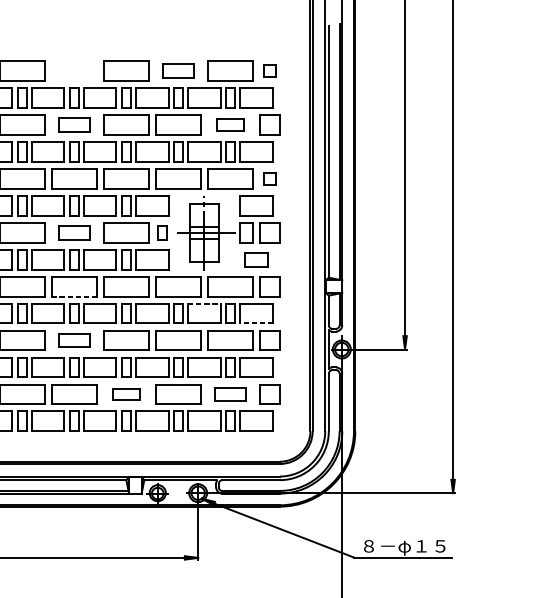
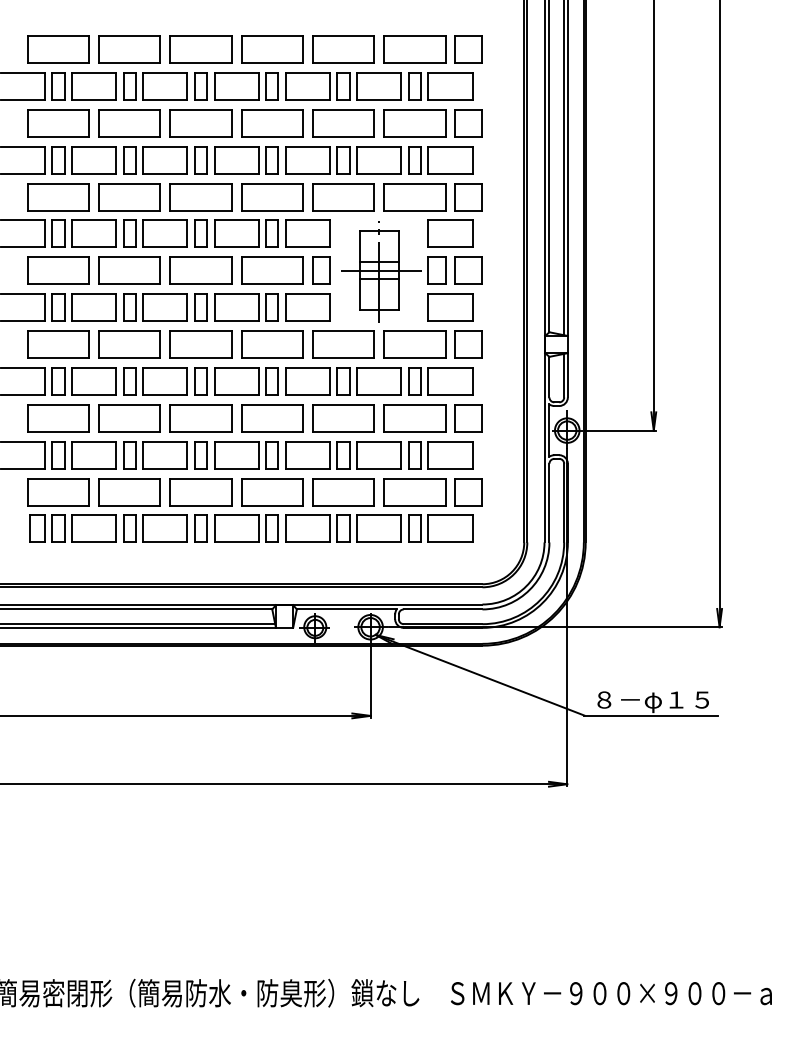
part: (73, 71) -> (200, 49), added
part: (178, 71) -> (343, 49), size x1.43
part: (269, 71) -> (468, 49), size x1.67
part: (73, 125) -> (200, 123), size x1.43
part: (230, 125) -> (414, 123), size x1.67
part: (269, 179) -> (468, 197), size x1.67
part: (73, 232) -> (200, 270), size x1.43
part: (162, 232) -> (321, 270), size x1.43
part: (256, 259) -> (450, 307), size x1.43
line: (74, 296) -> (201, 358), dashed -> solid
line: (204, 303) -> (379, 367), dashed -> solid
line: (256, 323) -> (450, 394), dashed -> solid
part: (73, 340) -> (200, 418), size x1.43
part: (126, 394) -> (272, 492), size x1.67
part: (230, 394) -> (414, 492), size x1.43

